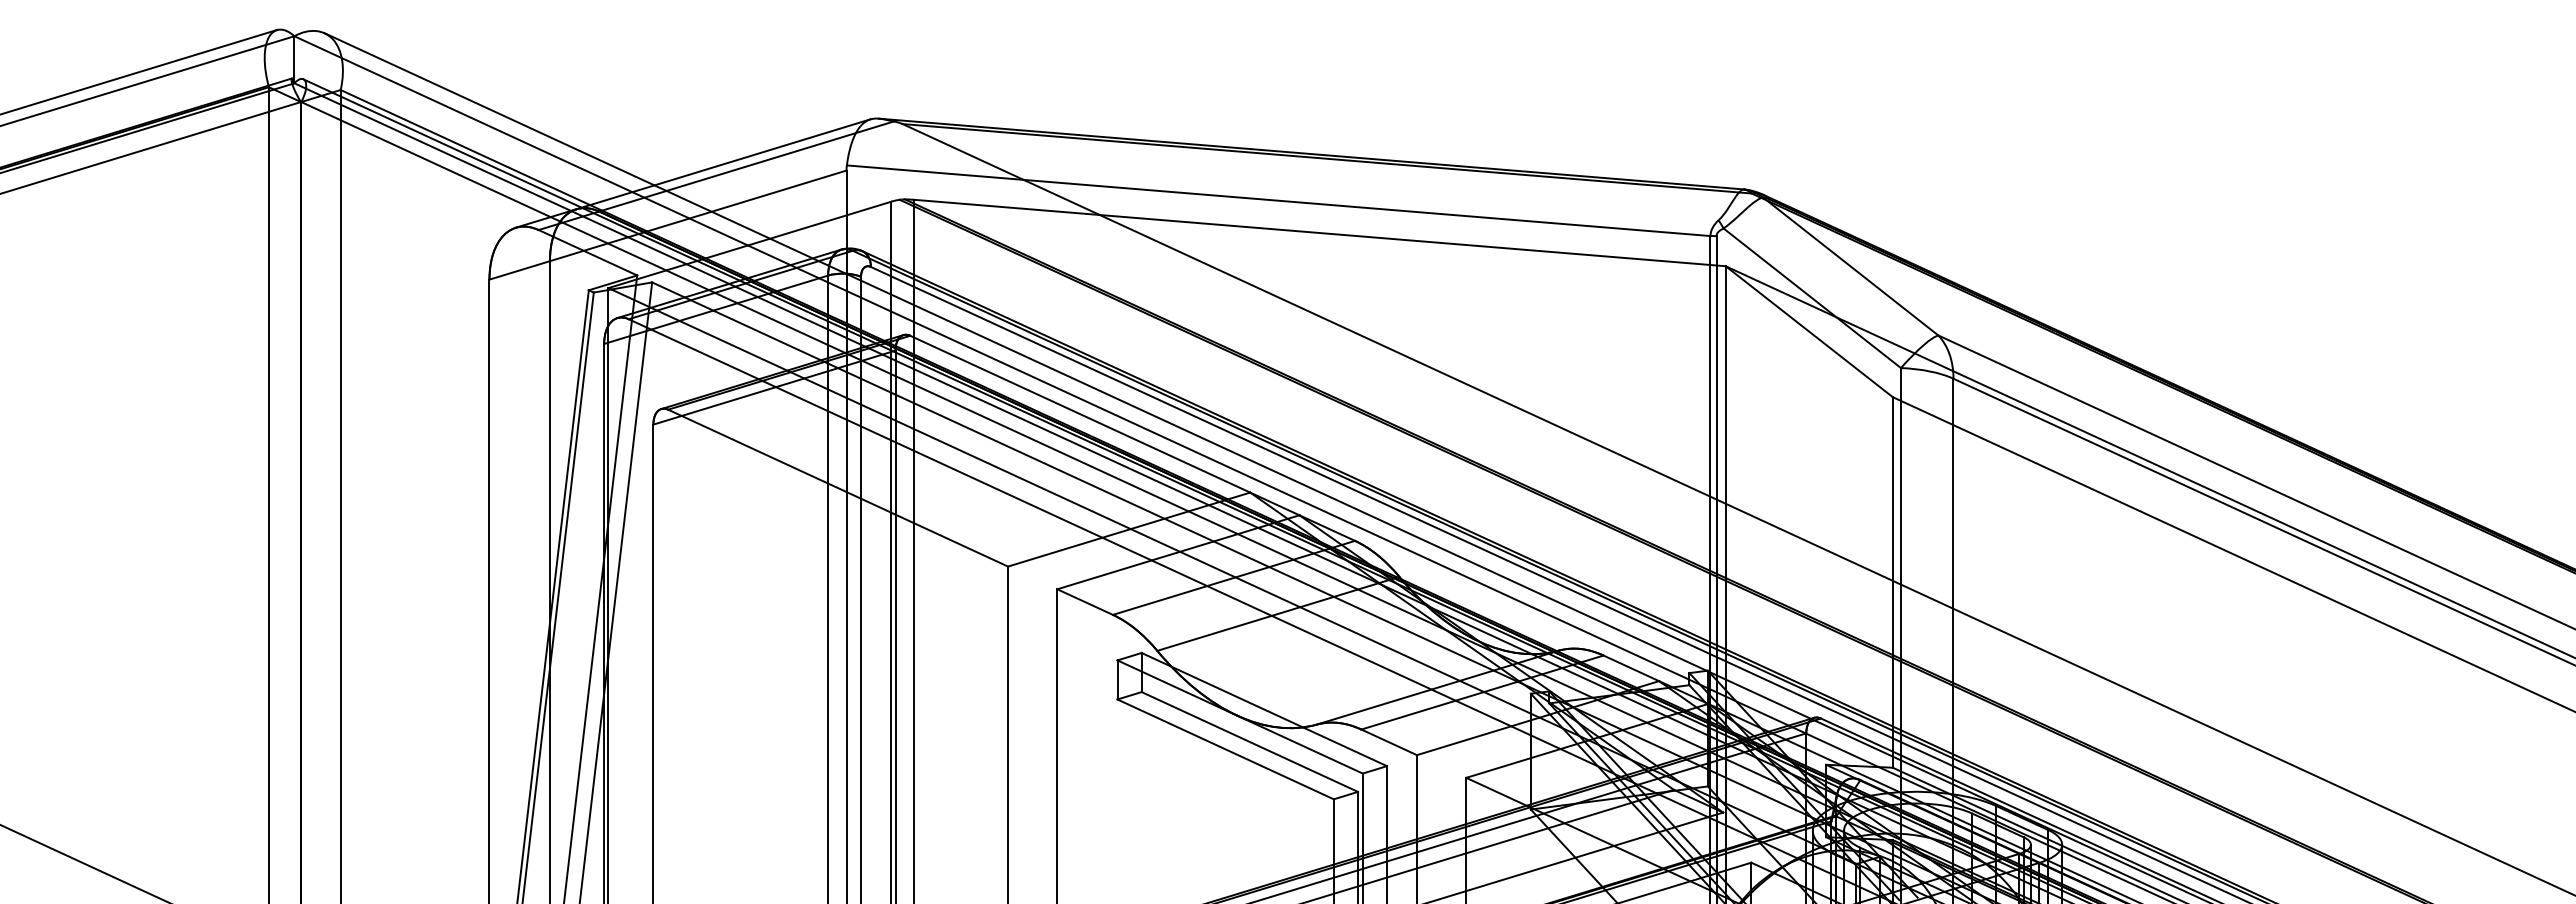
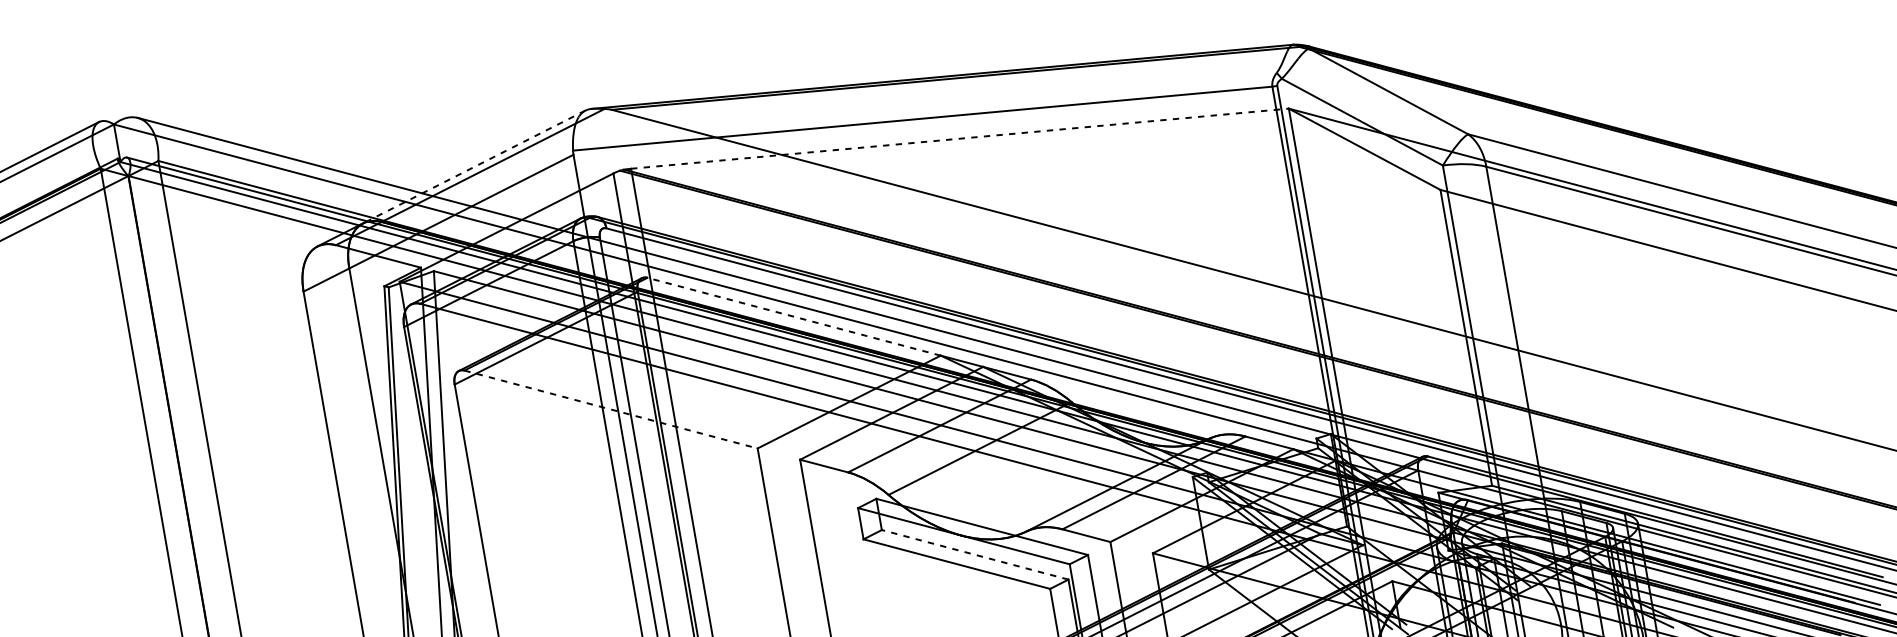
line: (723, 164) -> (474, 167), solid -> dashed
line: (1320, 233) -> (960, 138), solid -> dashed
line: (1079, 413) -> (793, 316), solid -> dashed
line: (838, 488) -> (611, 409), solid -> dashed
line: (1249, 741) -> (974, 554), solid -> dashed

